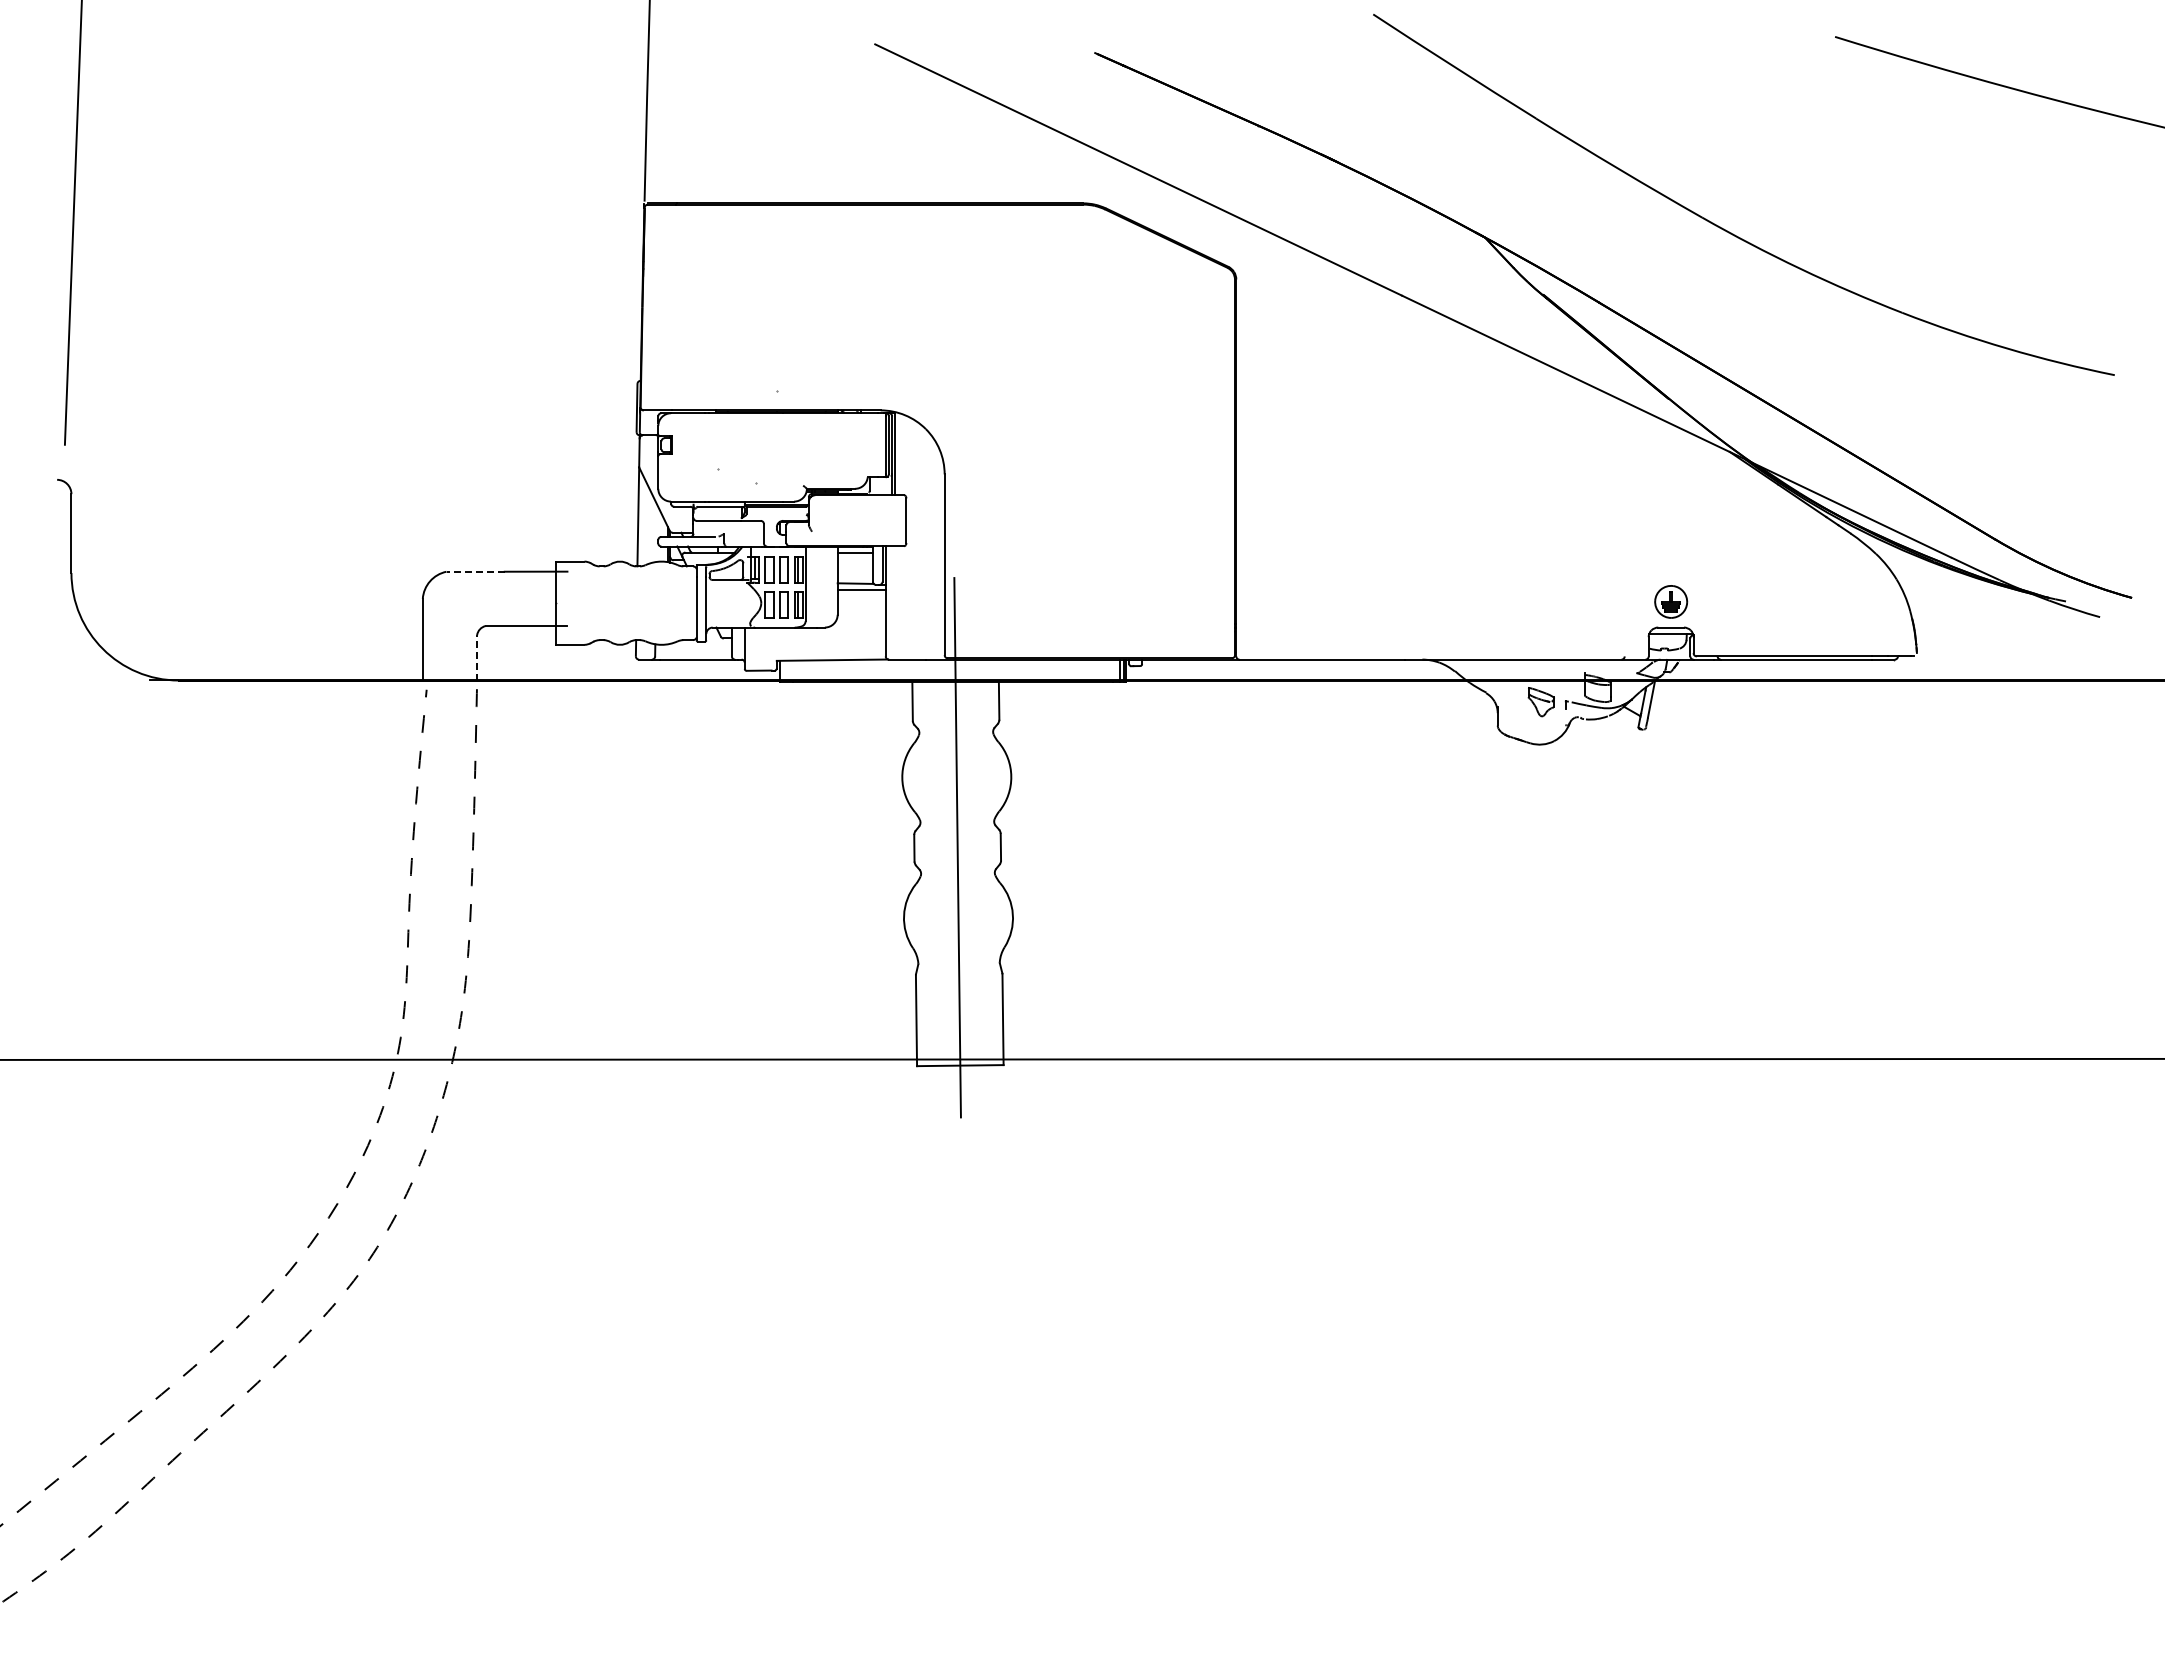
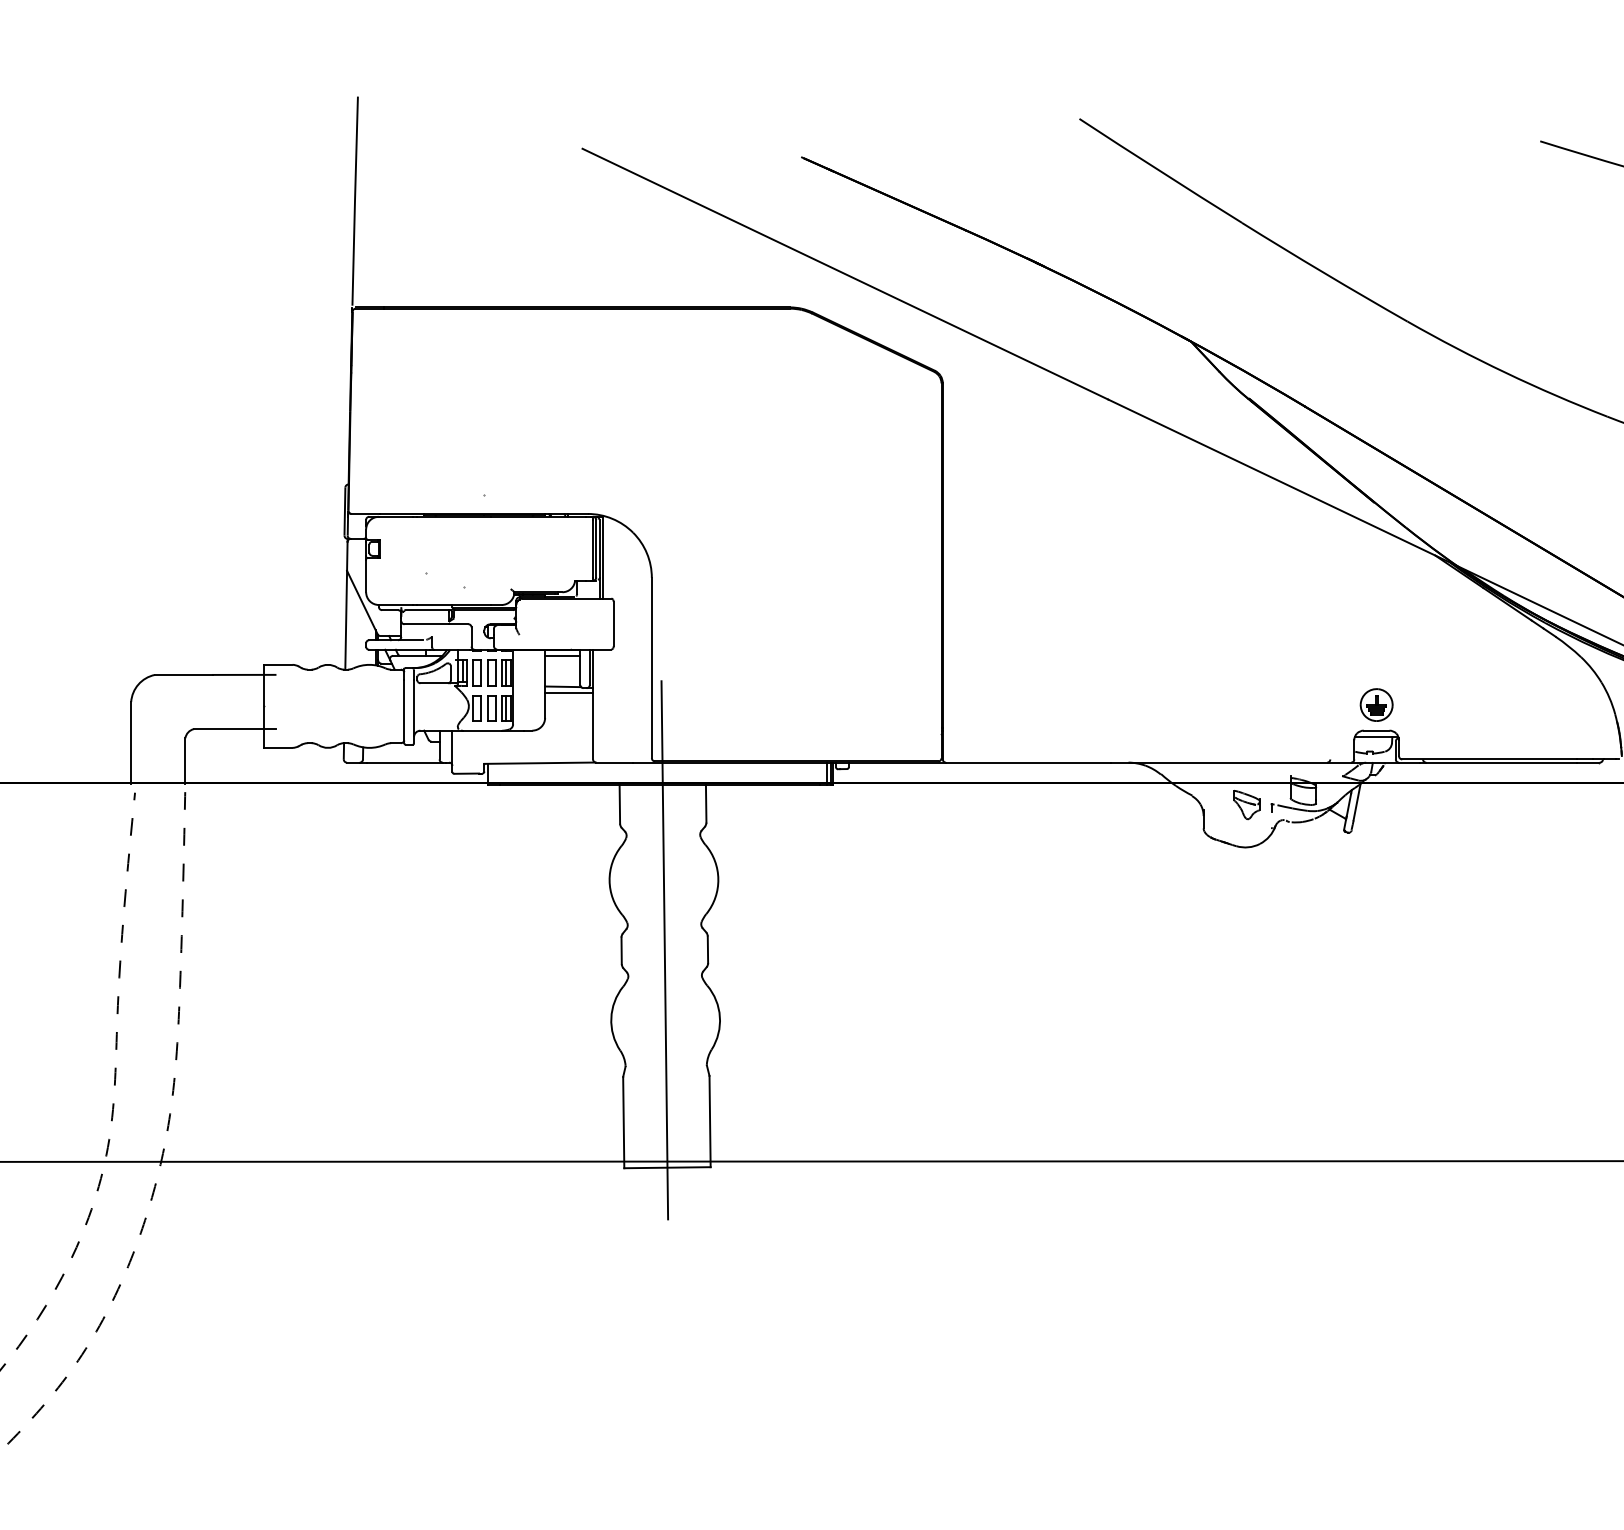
line: (475, 571) -> (183, 674), dashed -> solid
line: (477, 658) -> (185, 761), dashed -> solid

